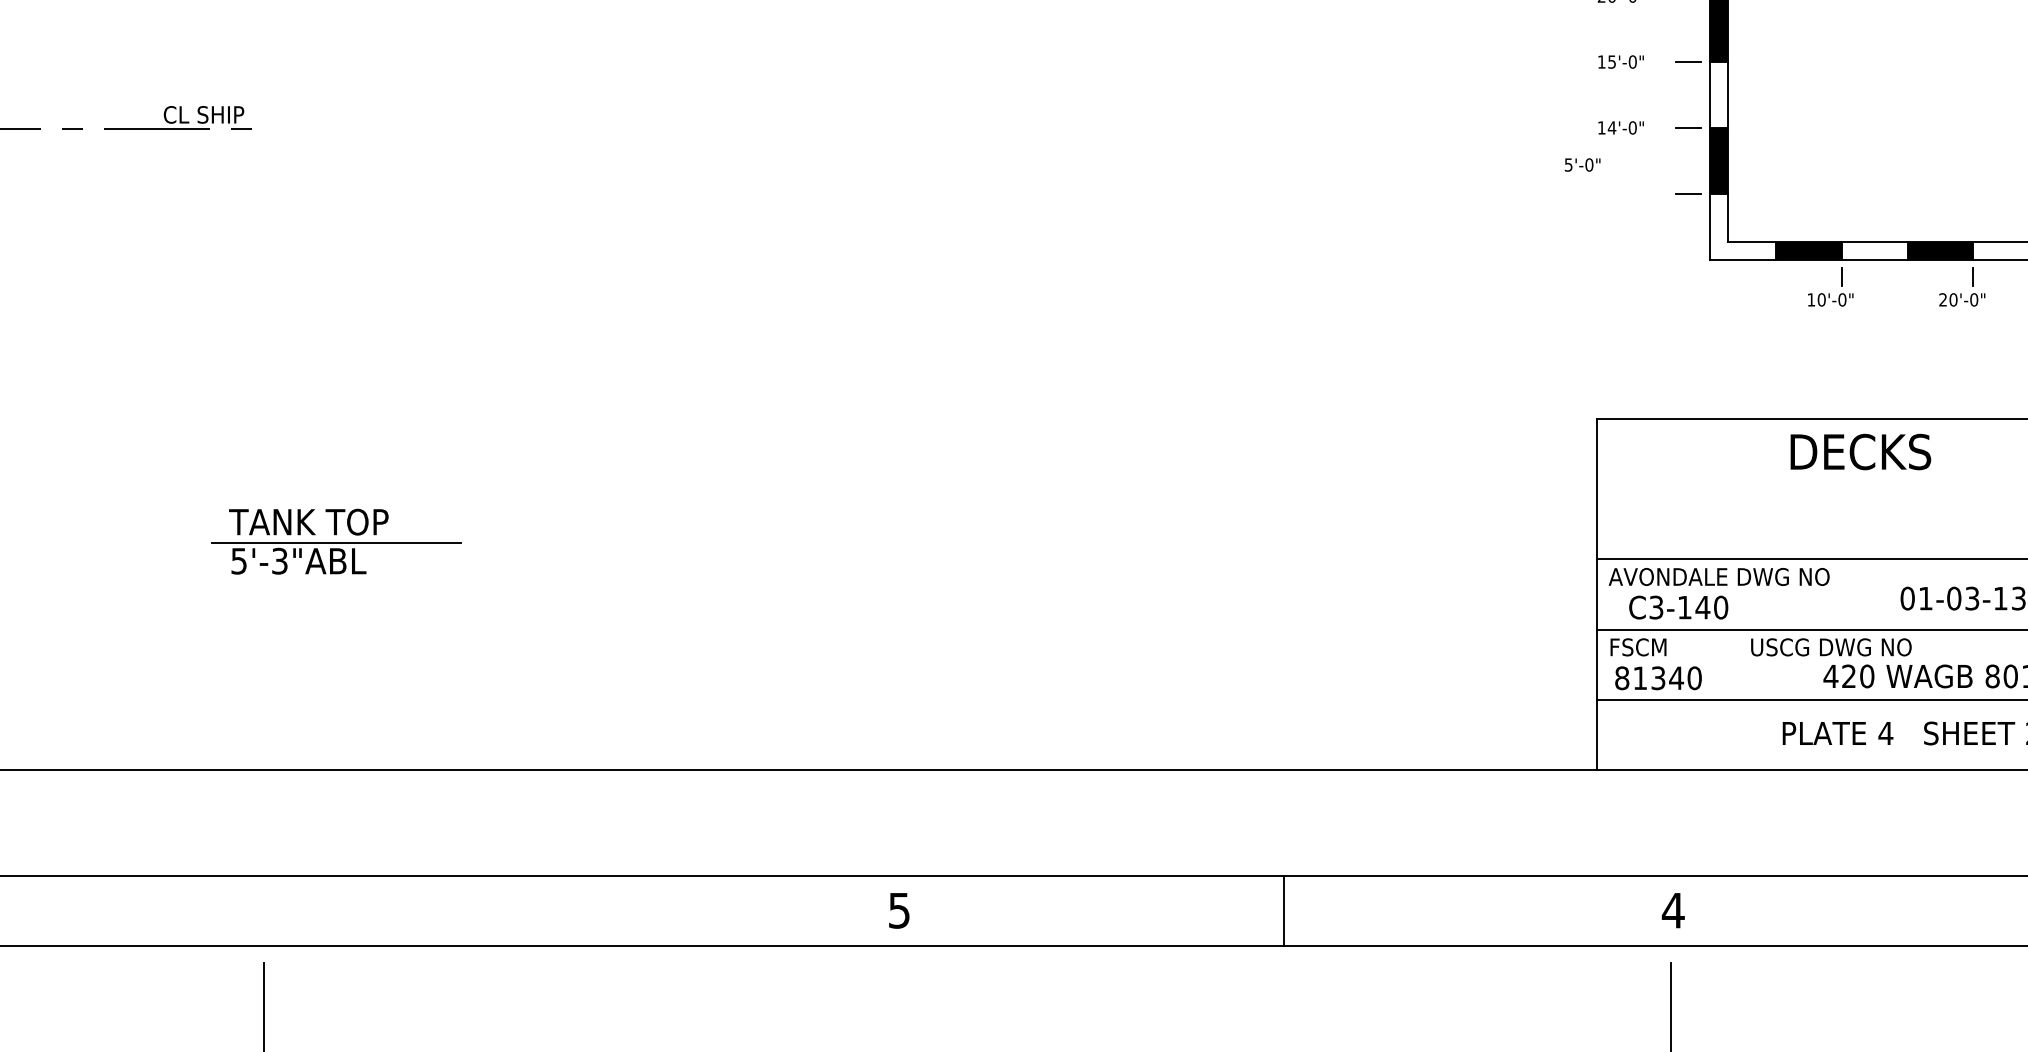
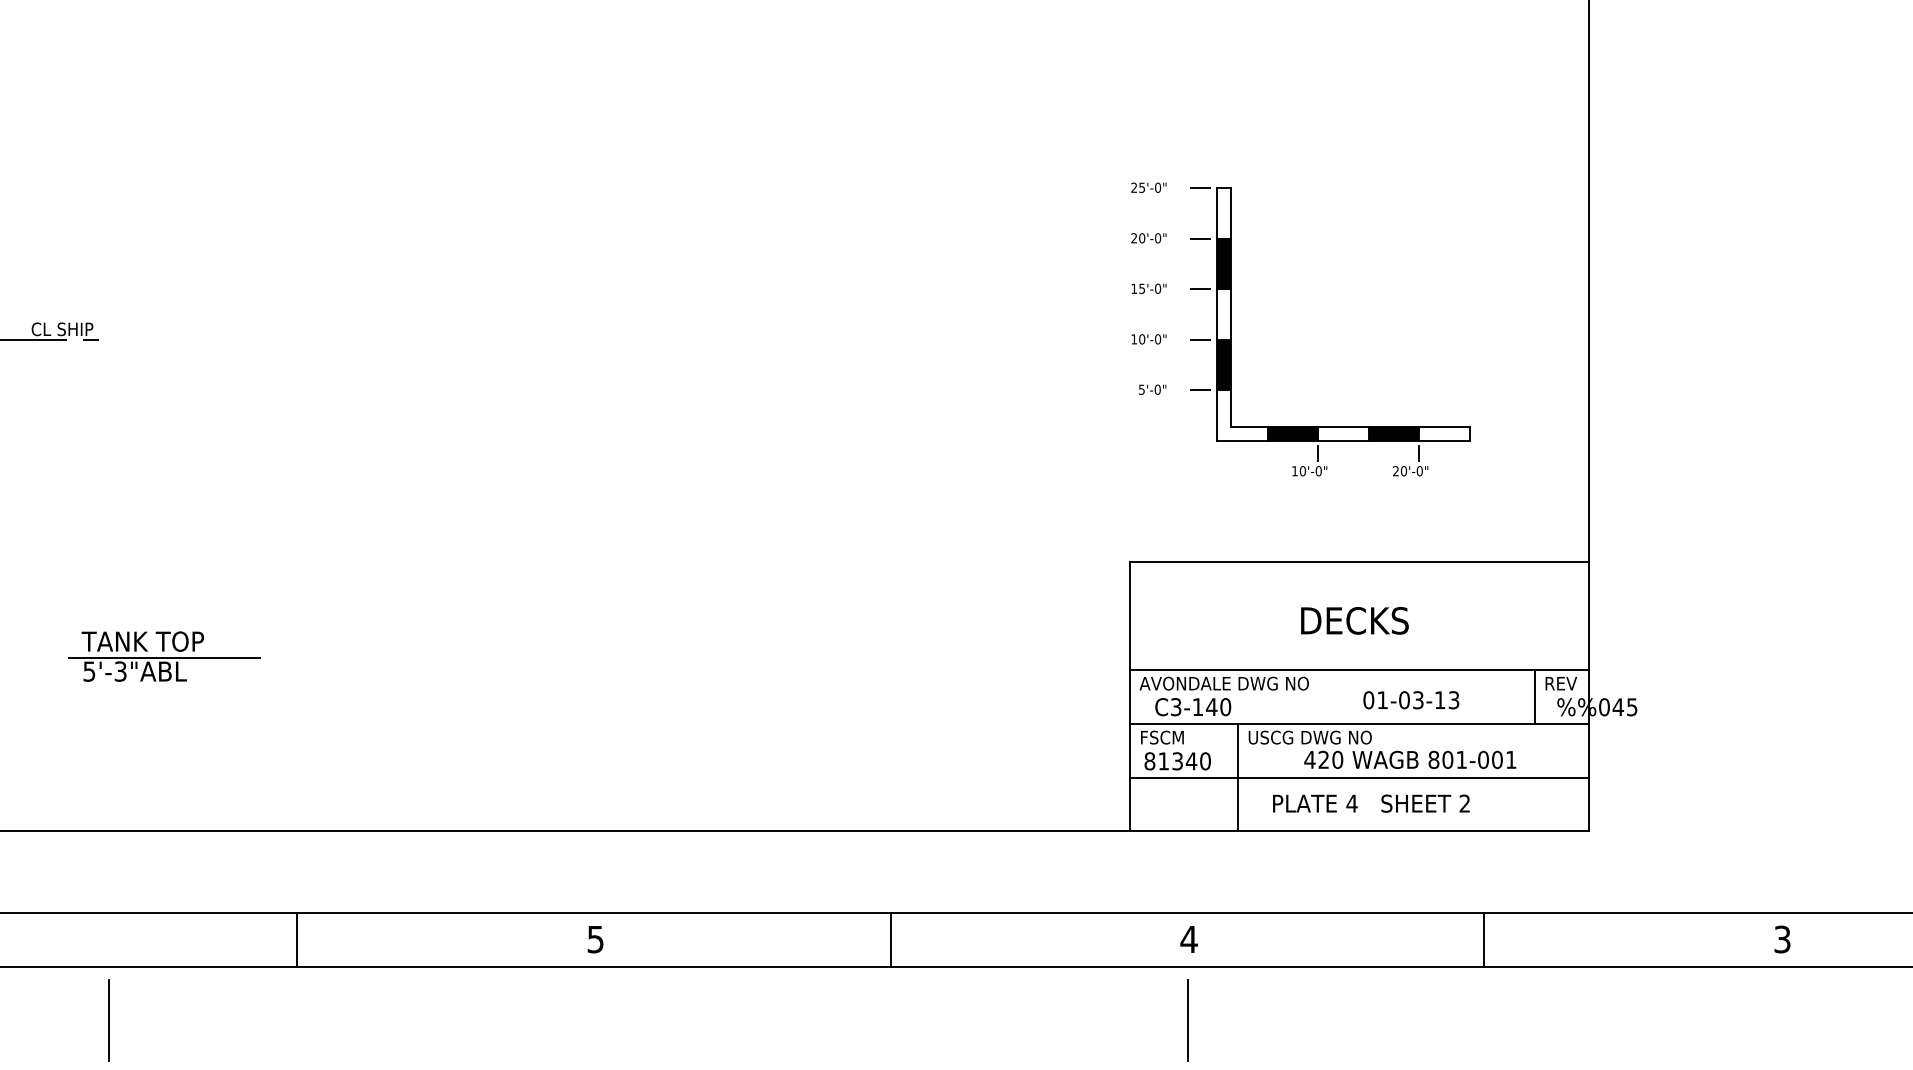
text: (1611, 128) -> (1141, 339), 14'-0" -> 10'-0"
text: (1582, 164) -> (1152, 389), moved
text: (1860, 451) -> (1354, 620), moved
line: (1737, 699) -> (1238, 777), added
line: (510, 910) -> (297, 939), added

